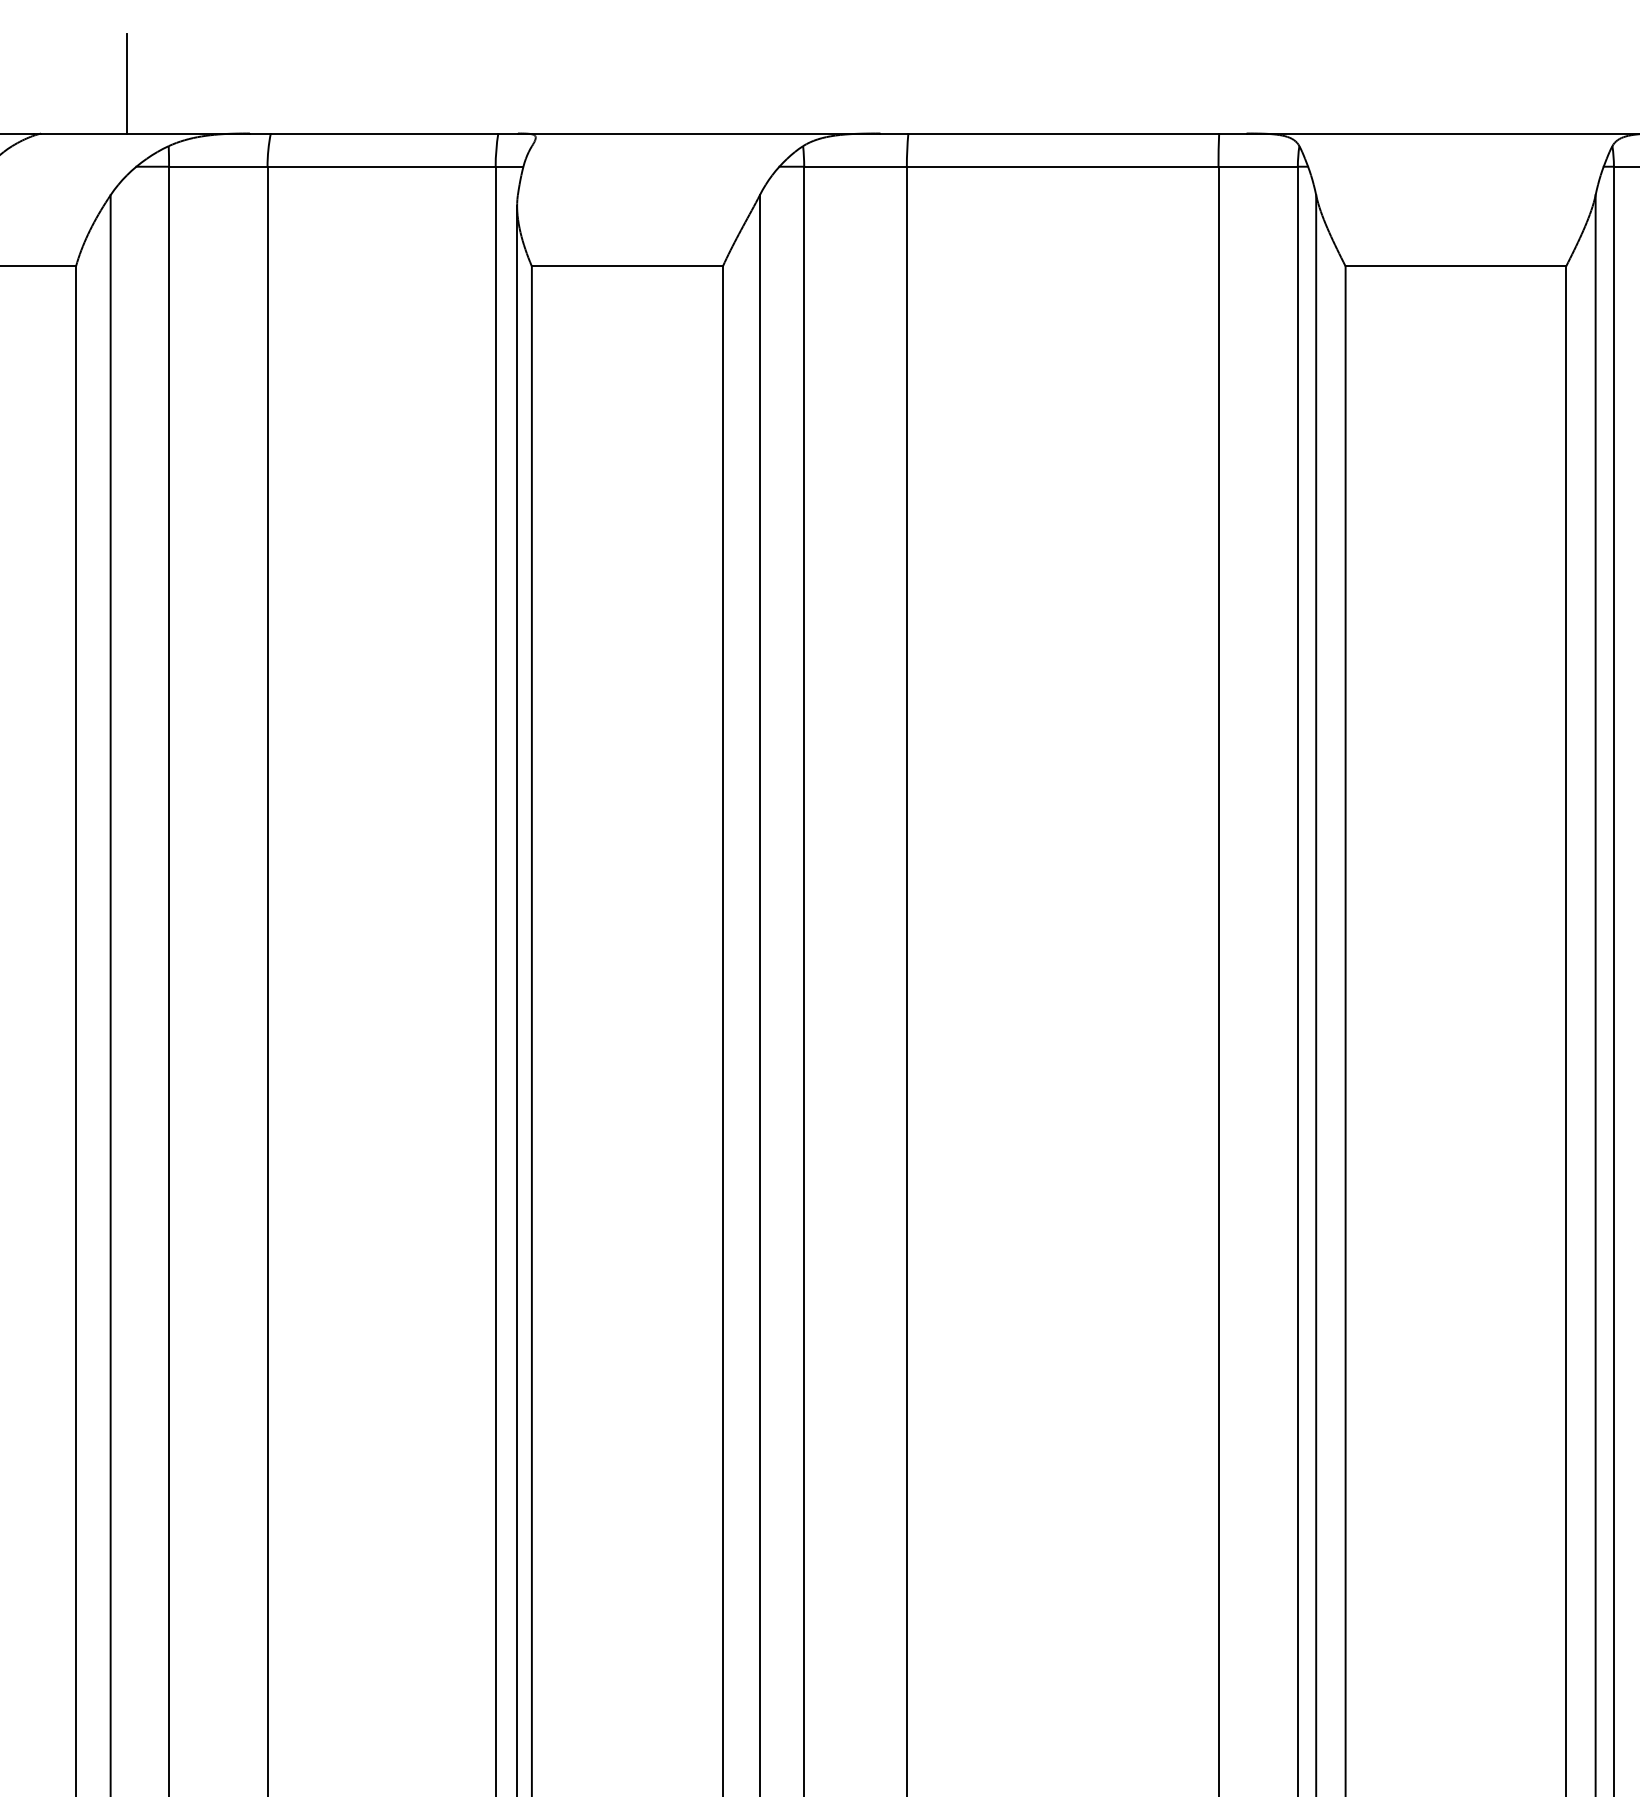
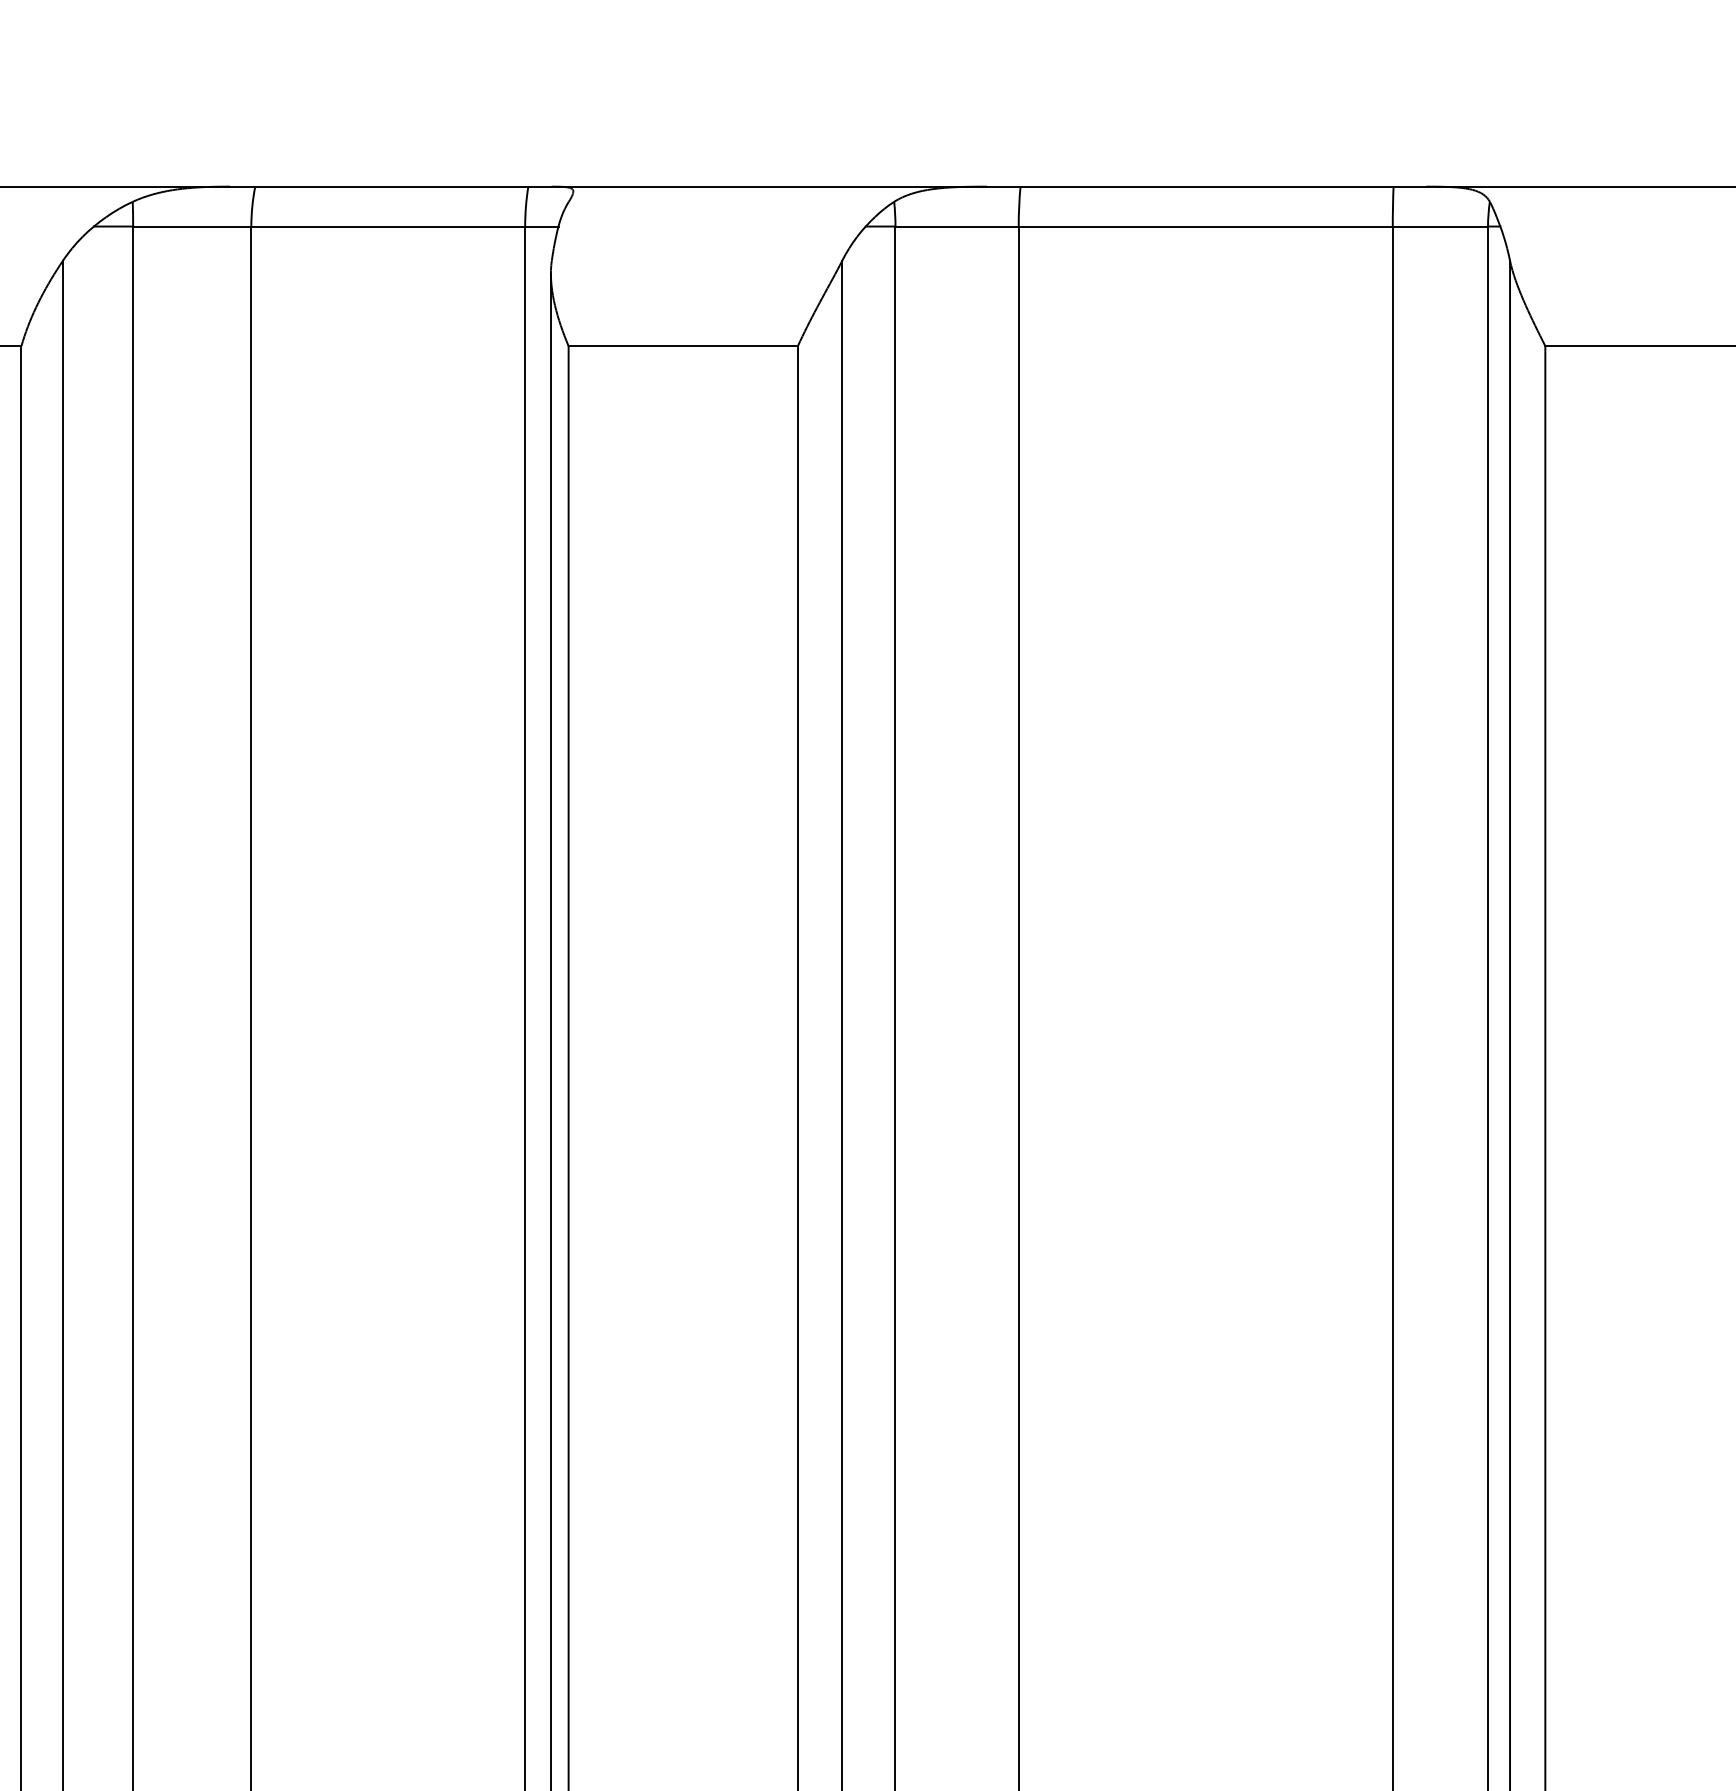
line: (127, 83) -> (83, 126), removed

